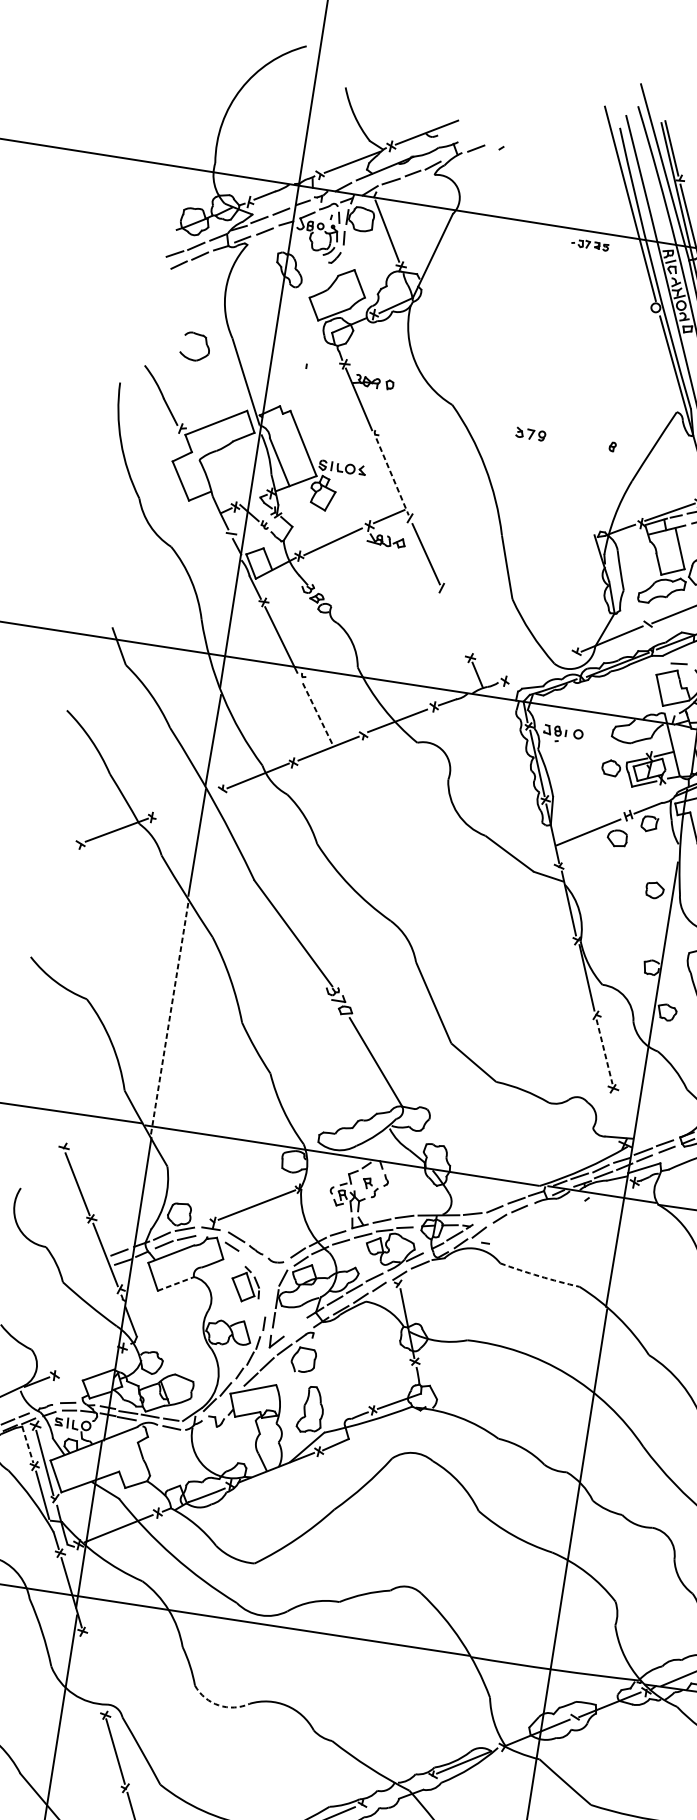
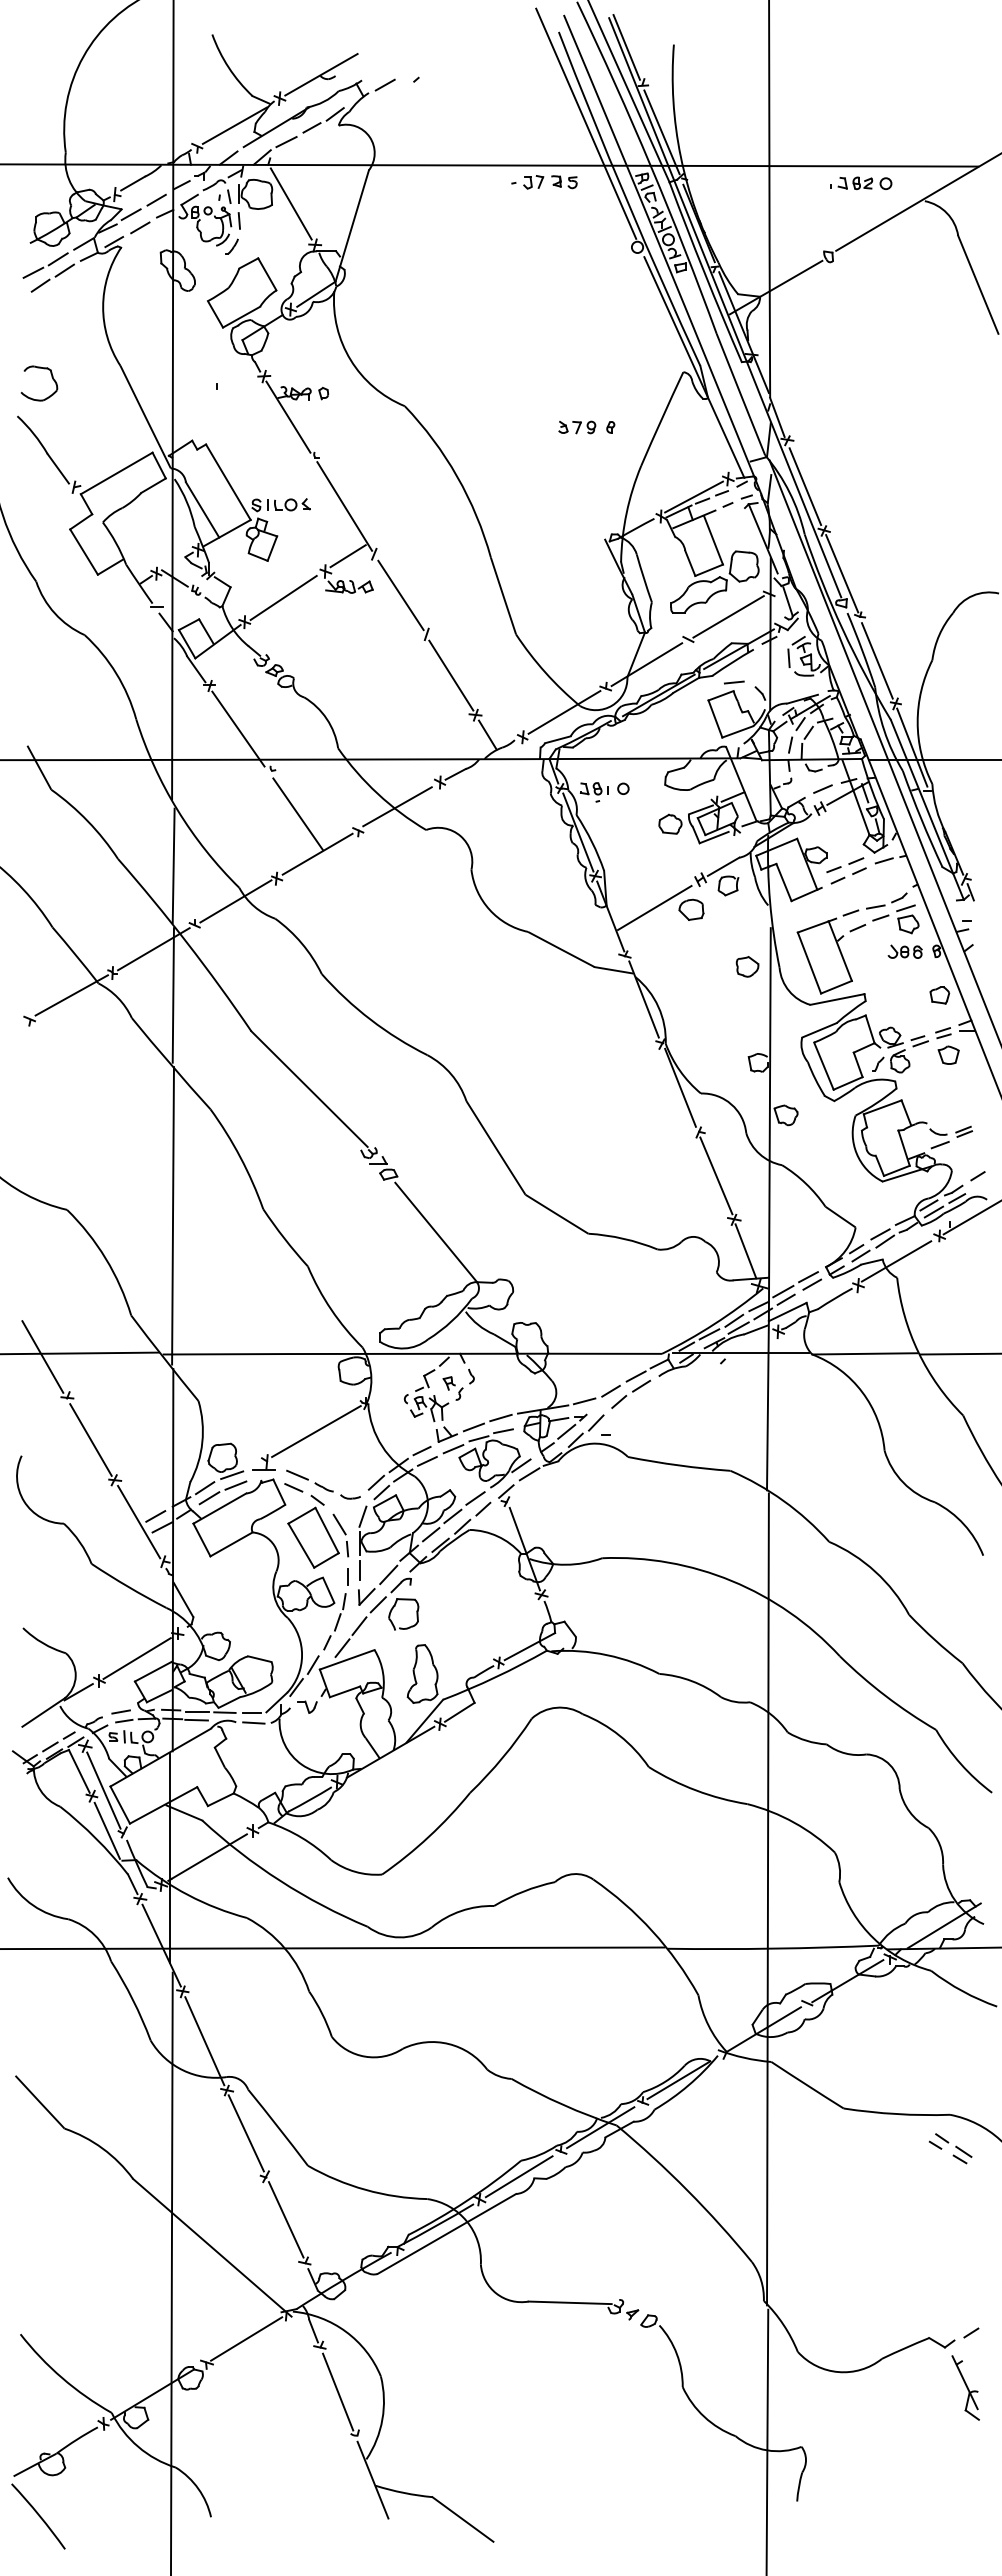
part: (590, 245) -> (544, 182), size x1.43
part: (205, 343) -> (51, 377), moved
part: (530, 434) -> (577, 427), moved
line: (392, 476) -> (344, 506), dashed -> solid
line: (456, 623) -> (451, 675), added
line: (541, 666) -> (564, 712), added
line: (318, 714) -> (298, 814), dashed -> solid
line: (187, 803) -> (153, 949), added
line: (170, 1016) -> (173, 1215), dashed -> solid
line: (604, 1051) -> (716, 1175), dashed -> solid
line: (49, 1112) -> (42, 1356), added
line: (618, 1115) -> (745, 1251), added
arc: (539, 1276) -> (679, 1465), dashed -> solid
line: (175, 1284) -> (231, 1544), dashed -> solid
part: (246, 1284) -> (318, 1531), size x1.67
line: (296, 1326) -> (388, 1574), added
line: (86, 1362) -> (136, 1658), added
line: (27, 1444) -> (79, 1771), dashed -> solid
line: (93, 1673) -> (204, 2041), added
arc: (219, 1705) -> (365, 2056), dashed -> solid
line: (396, 1790) -> (600, 2127), added

